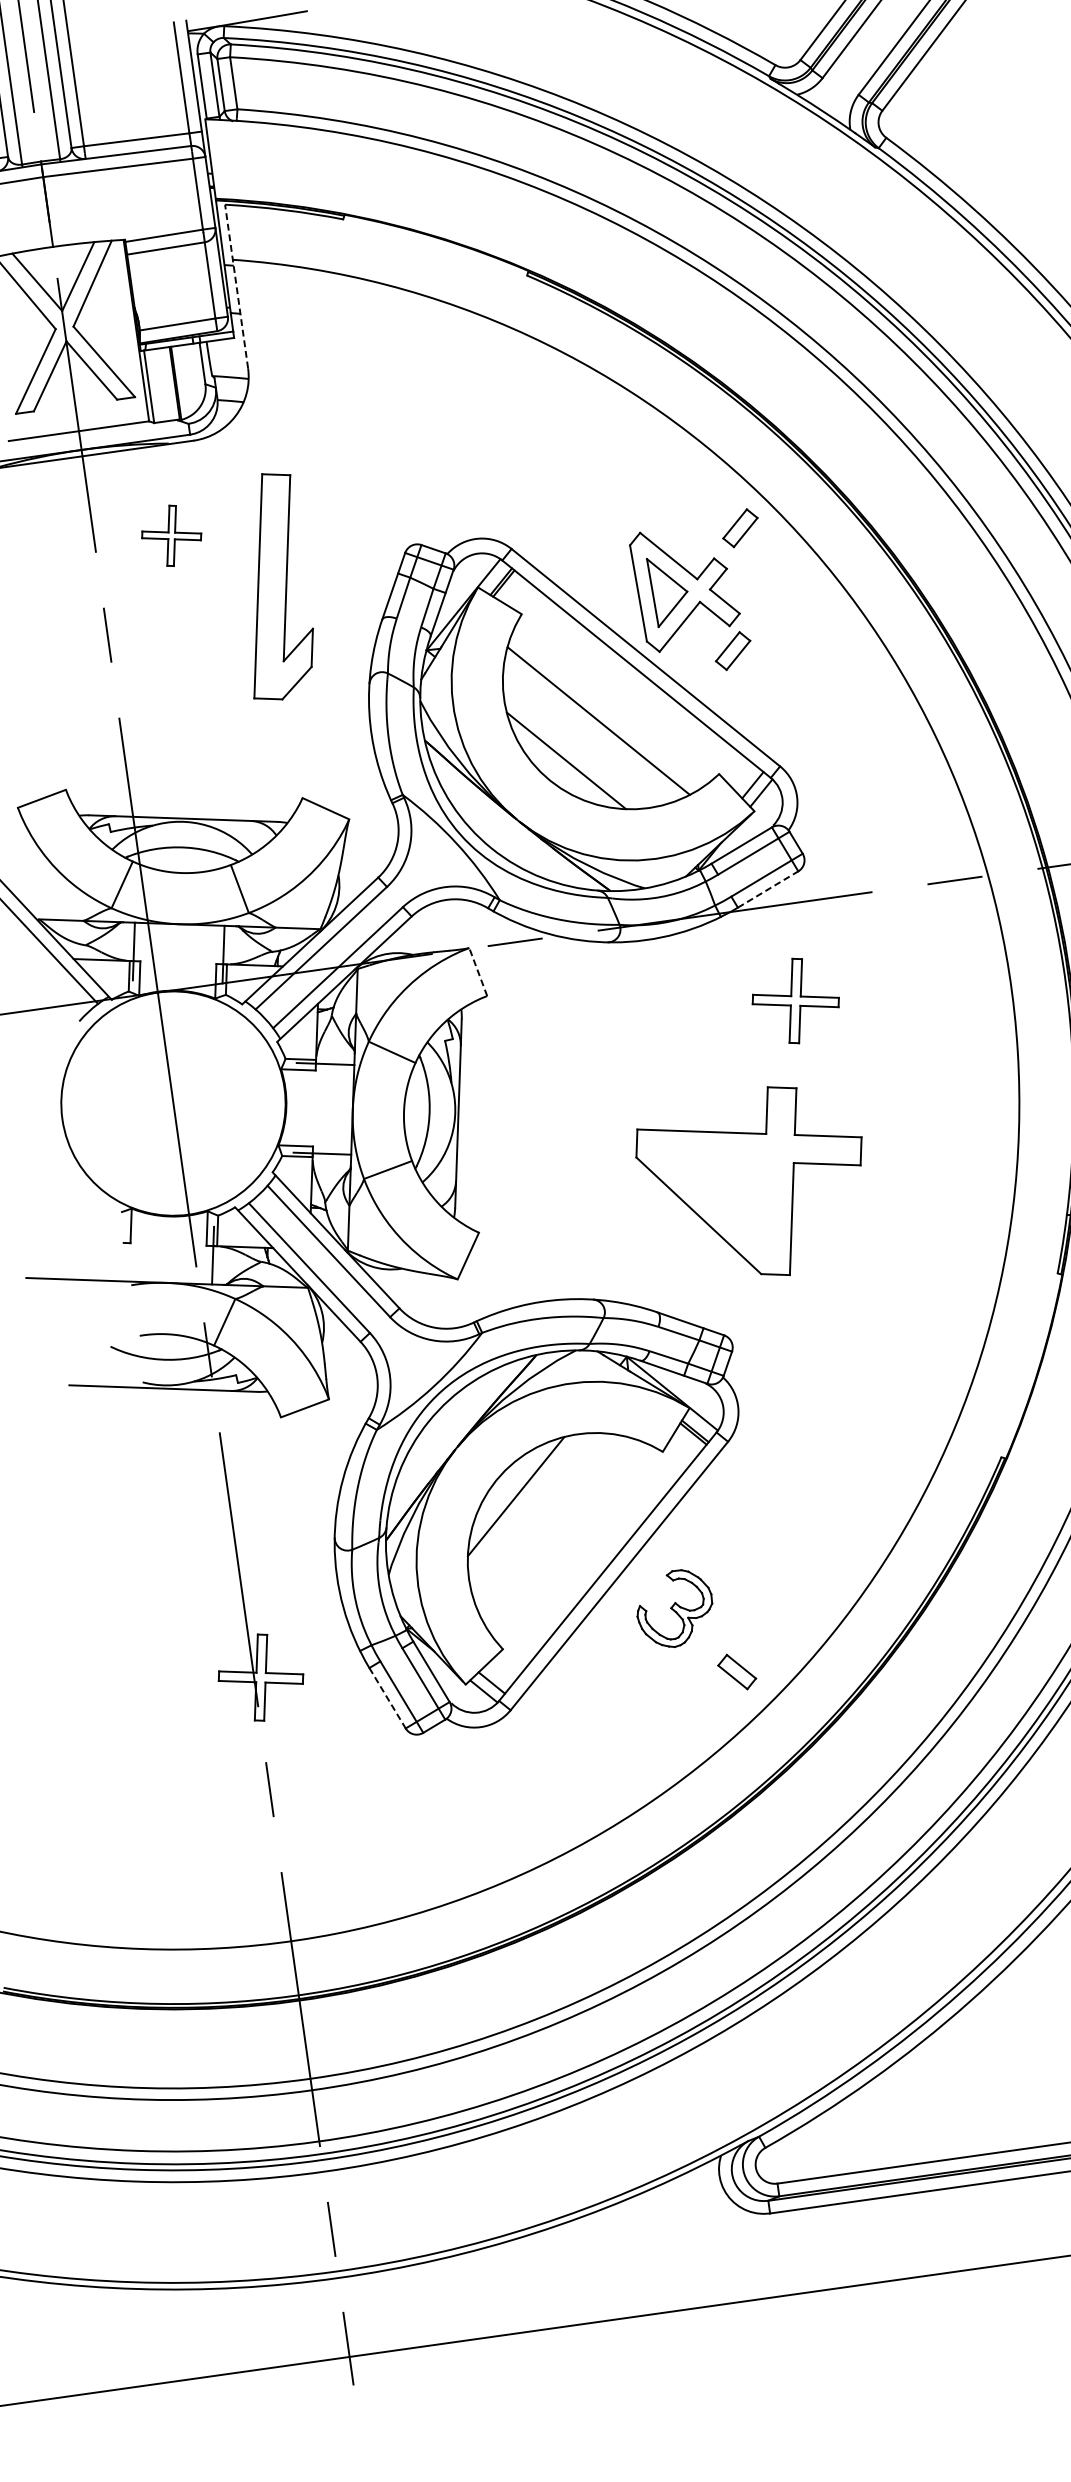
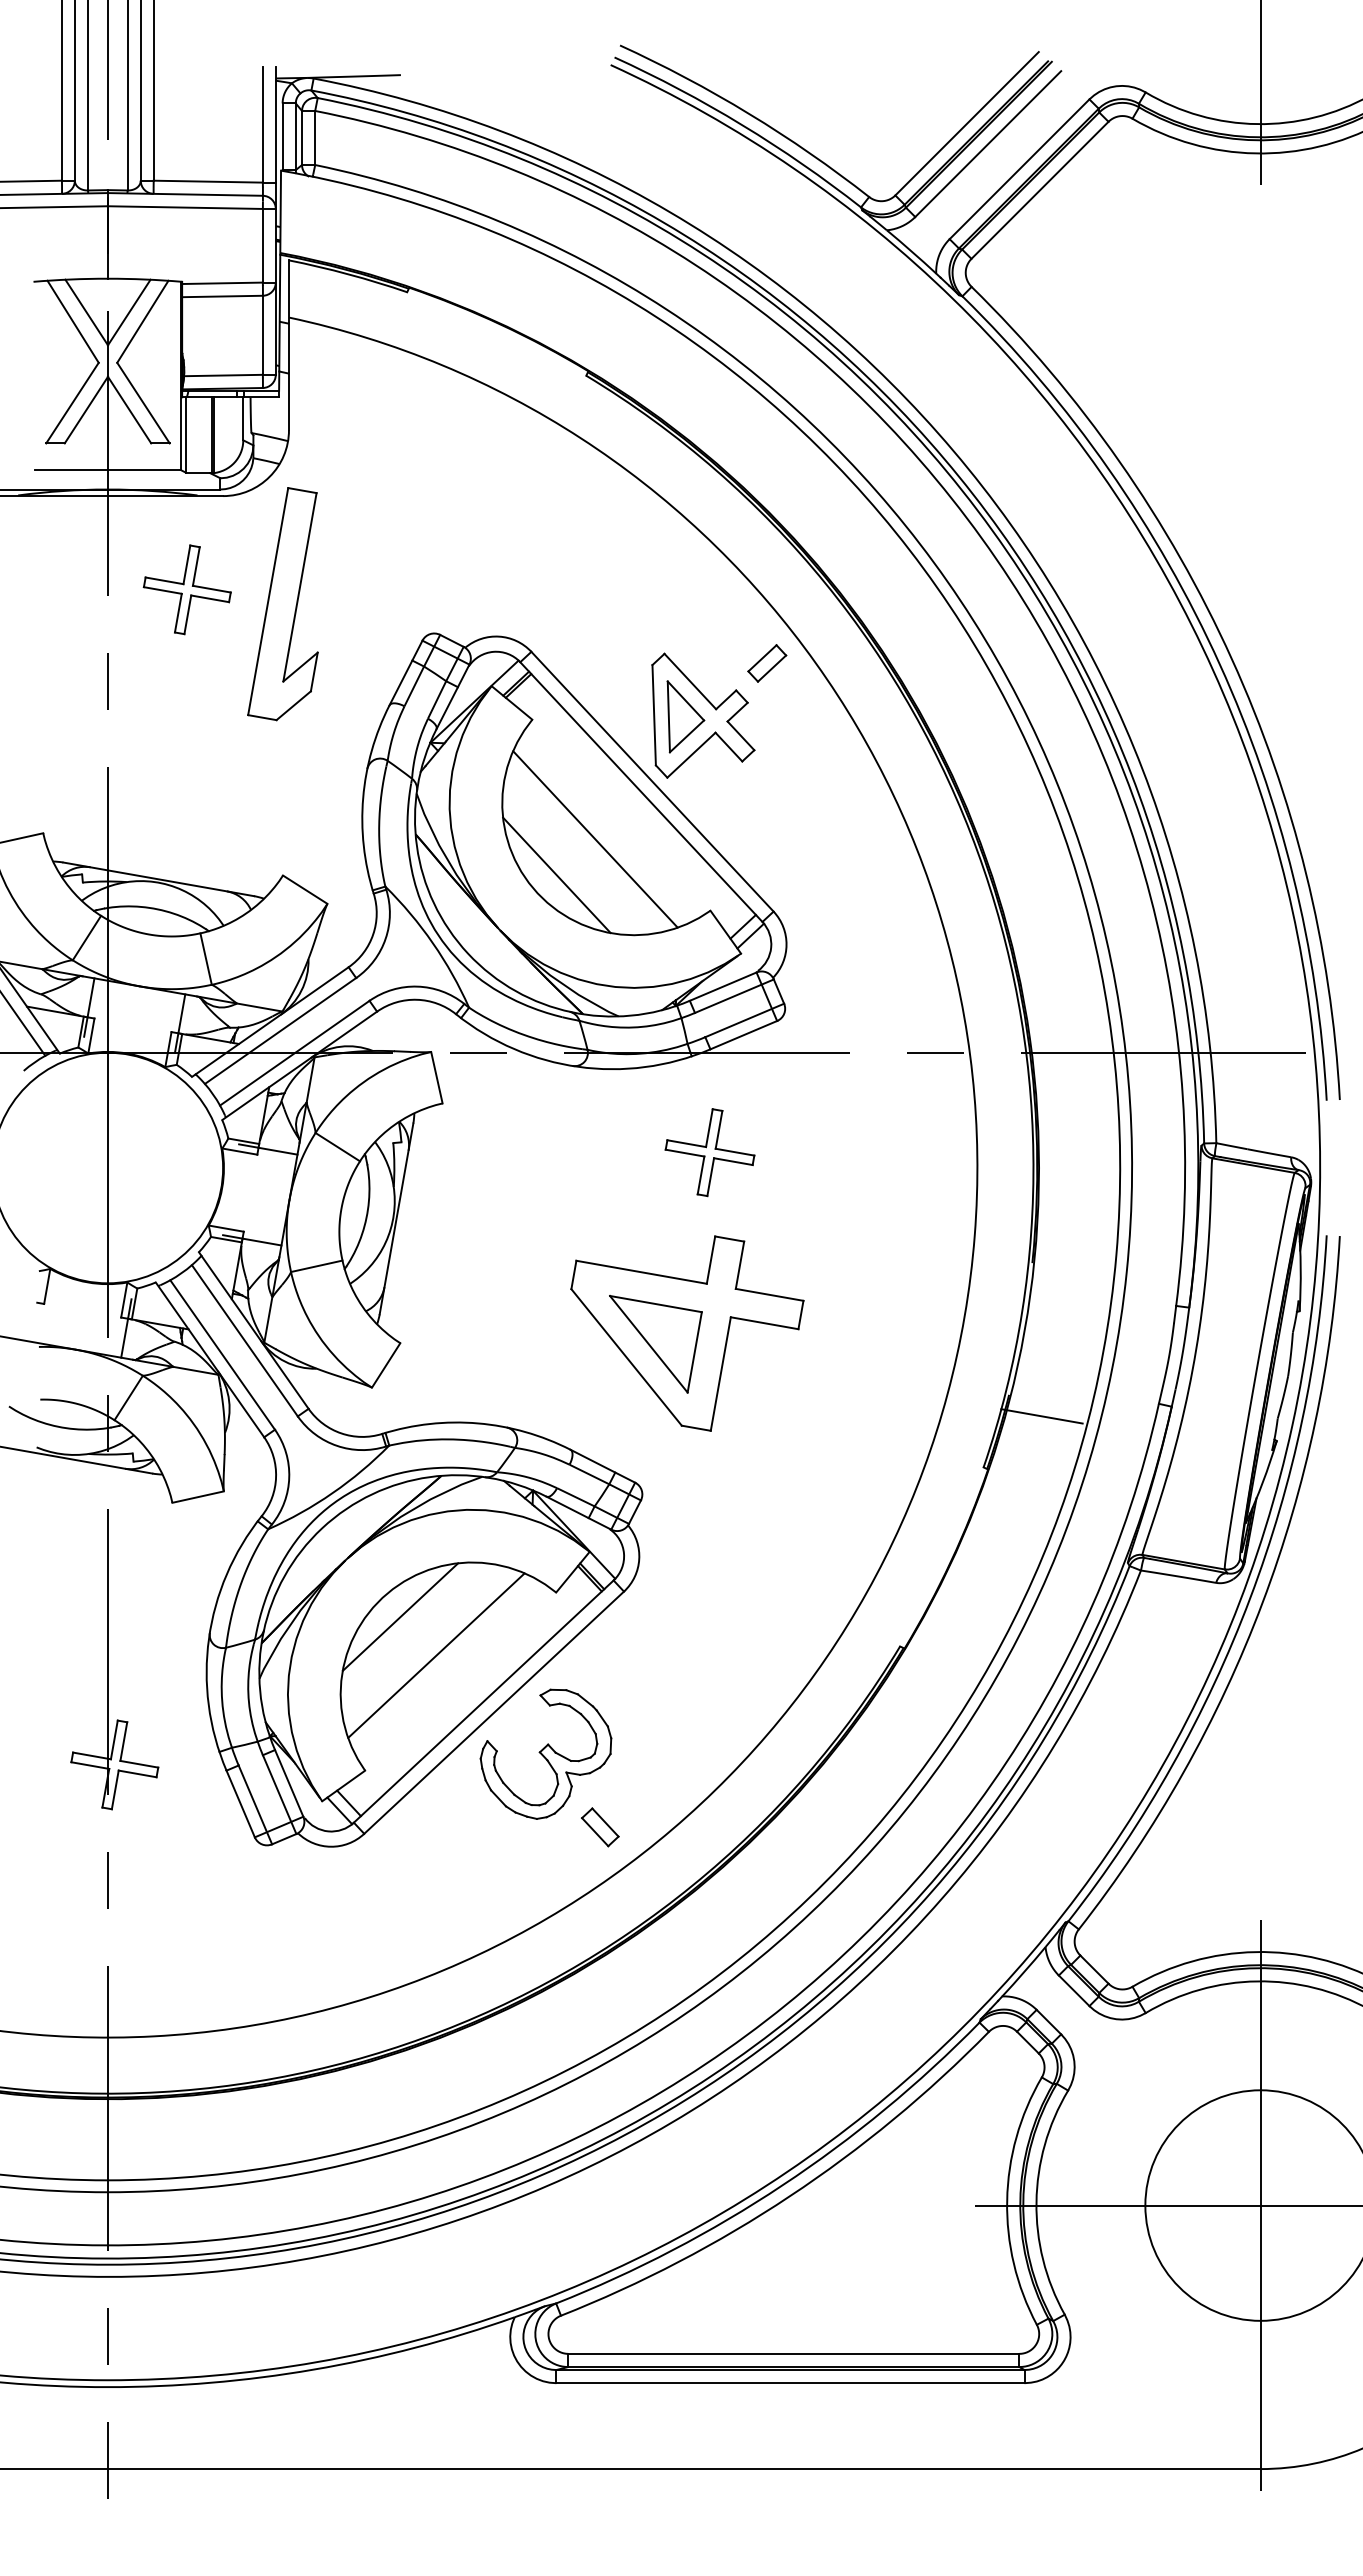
line: (236, 286) -> (288, 345), dashed -> solid
part: (170, 535) -> (186, 589), size x1.43
part: (272, 587) -> (282, 604), moved
part: (733, 651) -> (742, 787), removed
line: (768, 888) -> (744, 1034), dashed -> solid
line: (477, 971) -> (436, 1077), dashed -> solid
part: (795, 1000) -> (709, 1152), moved
part: (724, 1199) -> (655, 1344), added
line: (556, 1528) -> (436, 1655), added
part: (674, 1608) -> (545, 1753), size x1.67
line: (387, 1698) -> (240, 1804), dashed -> solid

